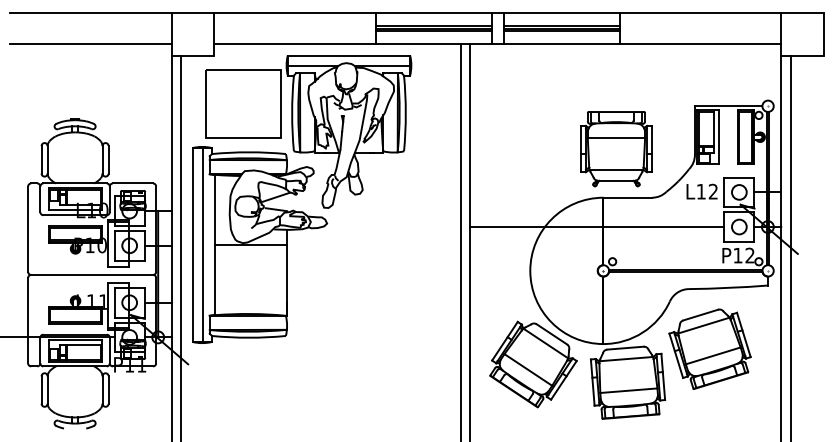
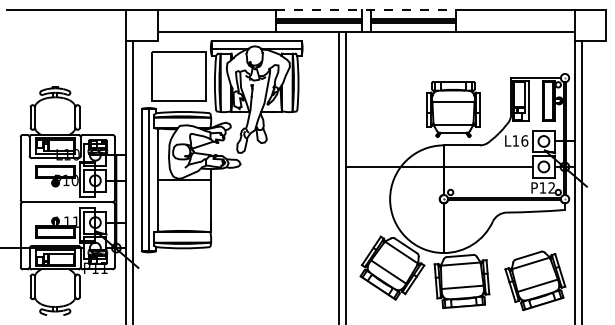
line: (498, 13) -> (366, 9), solid -> dashed
line: (90, 44) -> (66, 32), removed
text: (712, 191) -> (524, 140), L12 -> L16
part: (710, 348) -> (535, 280), moved

